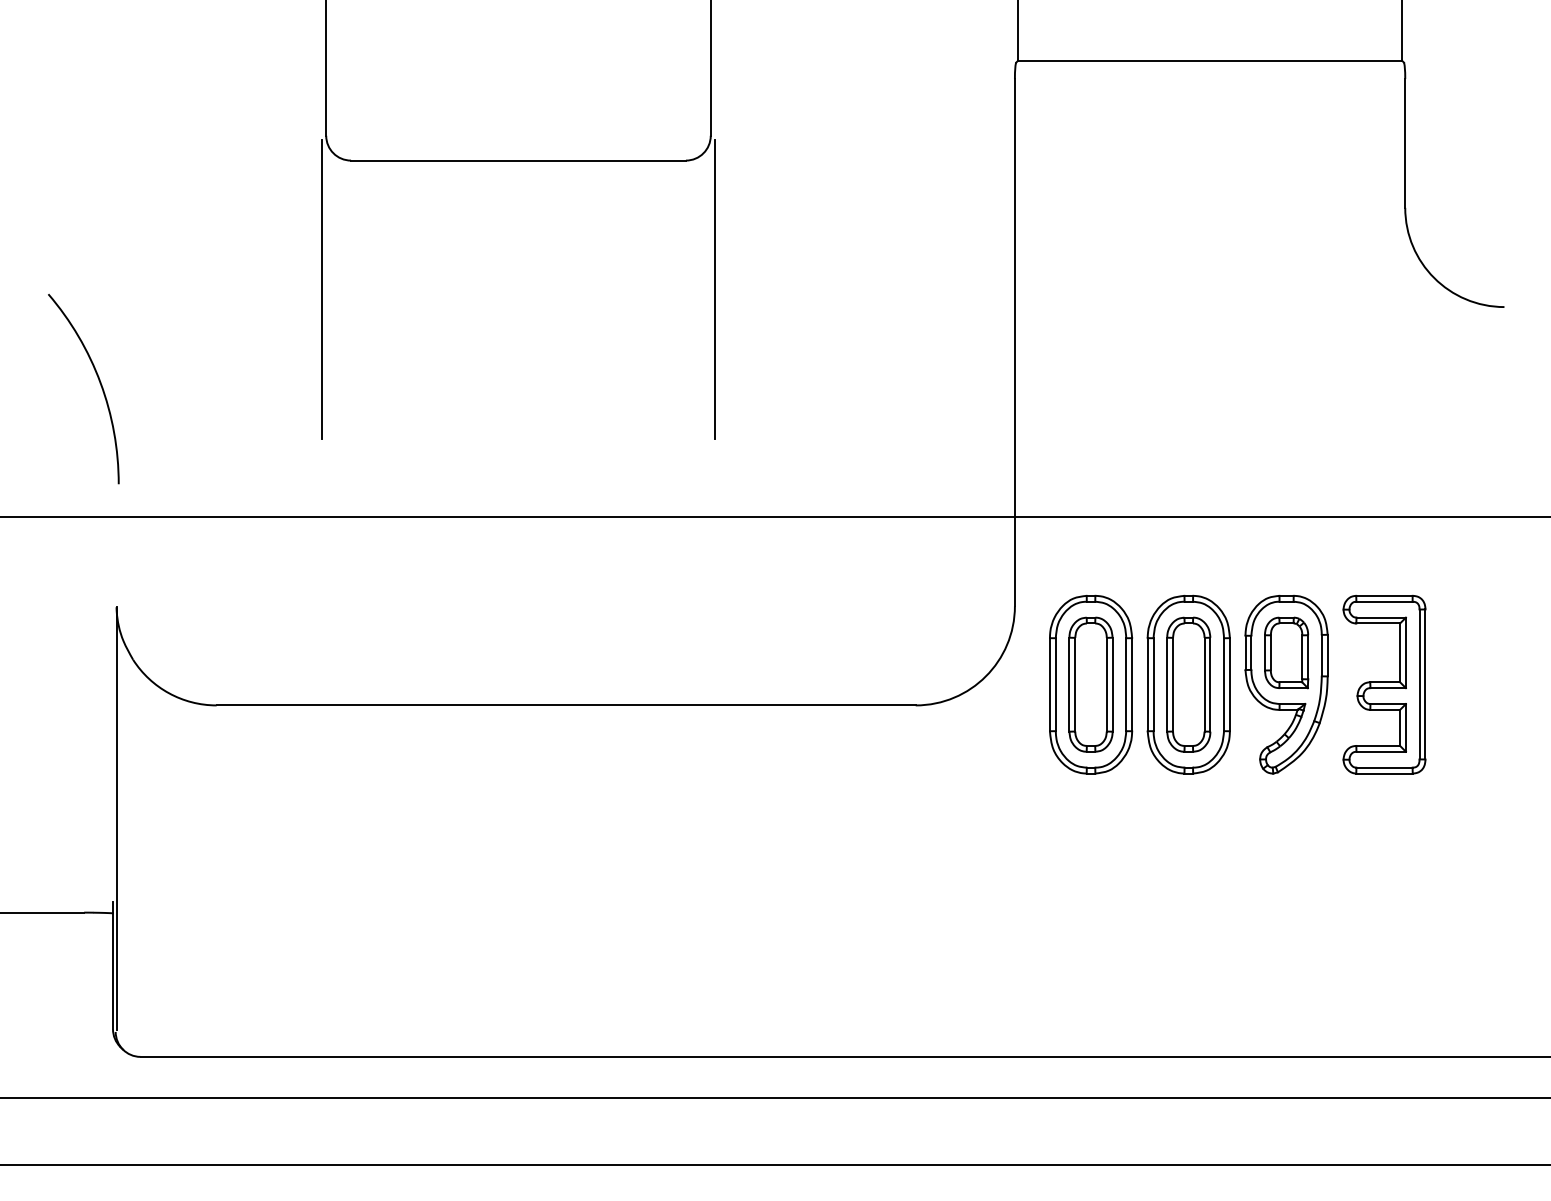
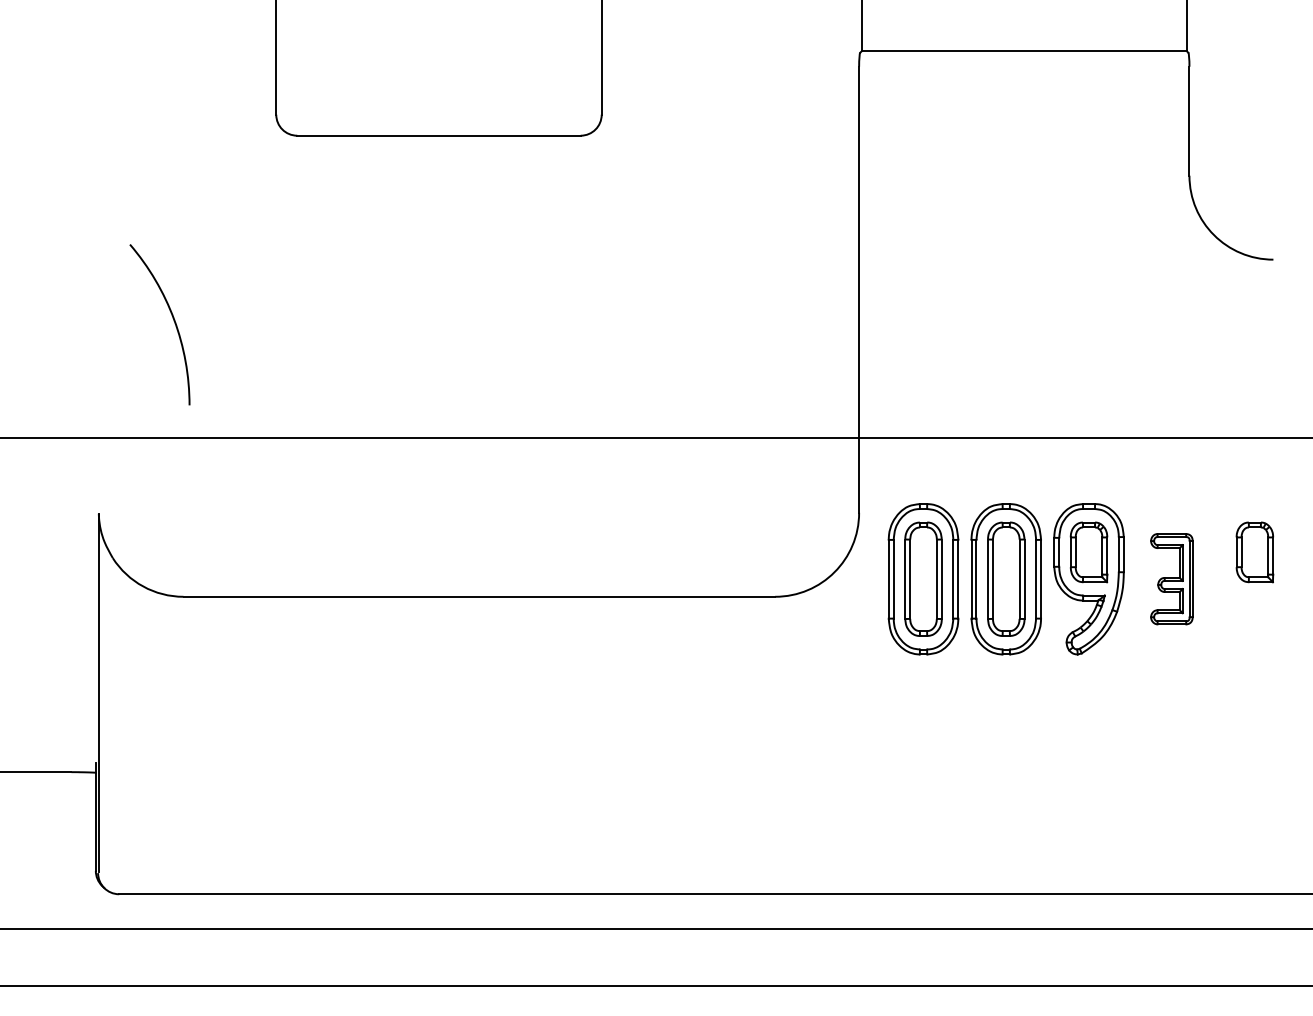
line: (322, 289) -> (273, 244), removed
line: (715, 289) -> (605, 244), removed
arc: (99, 383) -> (173, 320), moved
part: (1482, 652) -> (1254, 552), added
part: (1384, 684) -> (1171, 579), size x0.6

